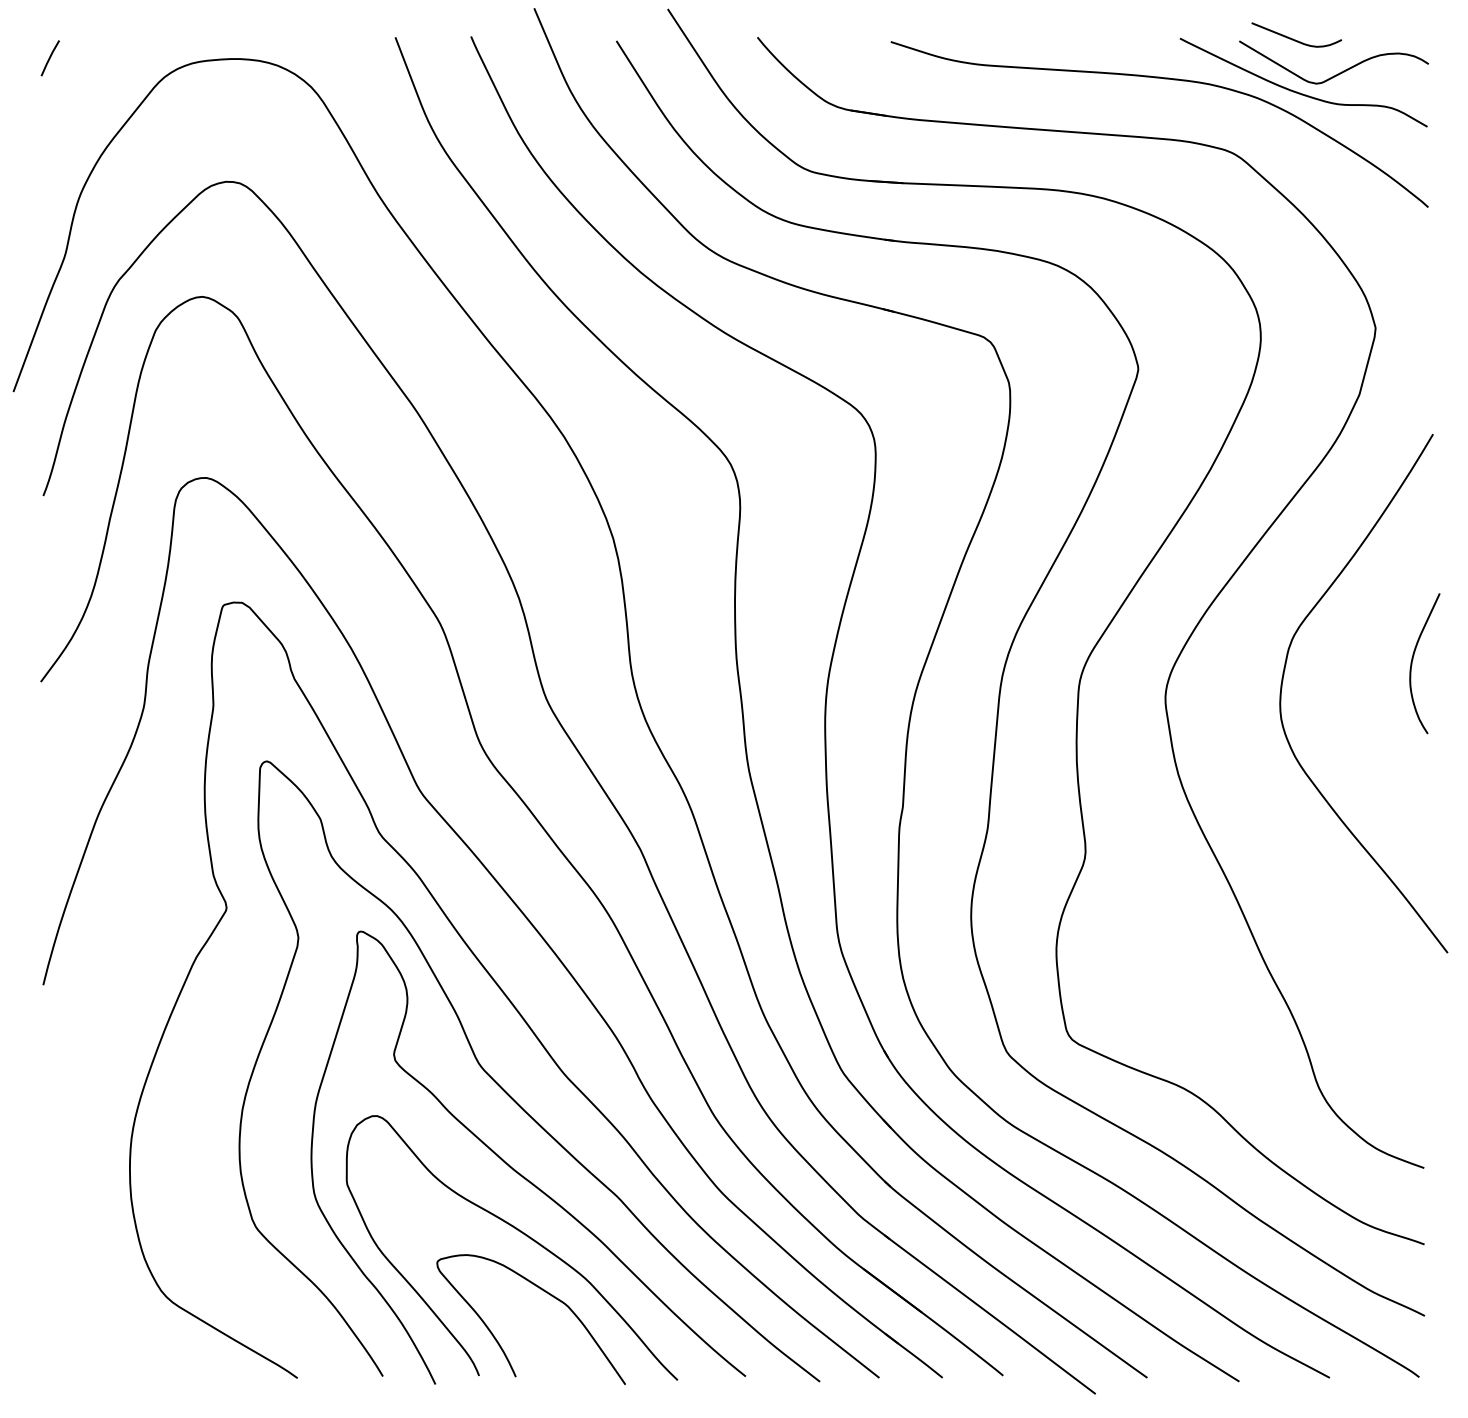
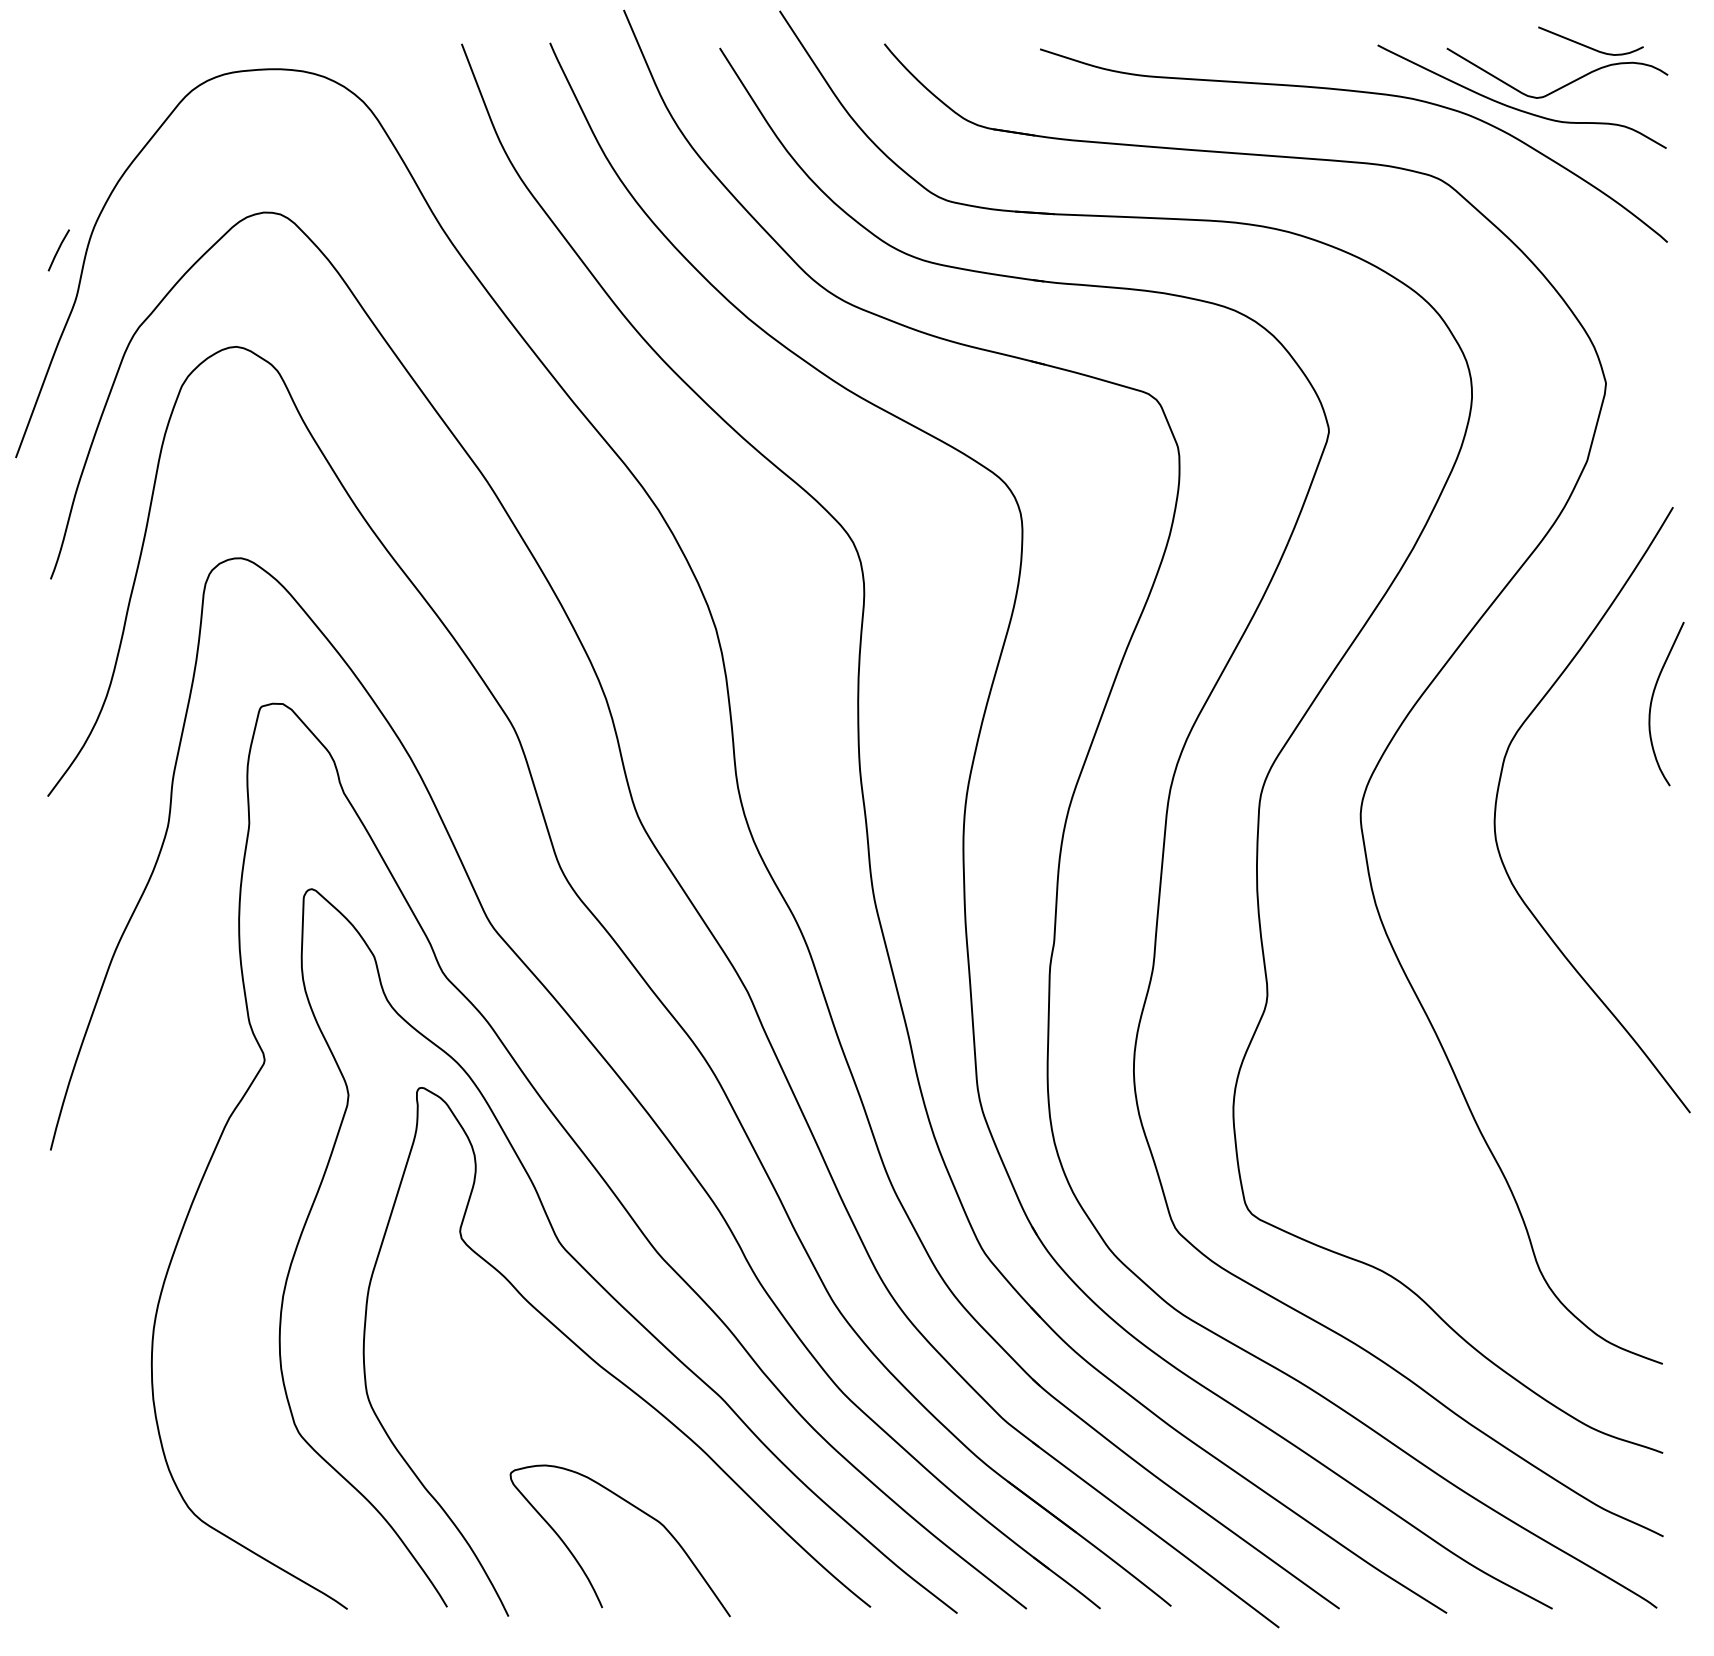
curve: (1295, 39) -> (1589, 46), moved
line: (50, 58) -> (58, 250), moved
curve: (1412, 662) -> (1652, 702), moved
curve: (521, 1232) -> (608, 1439), removed

